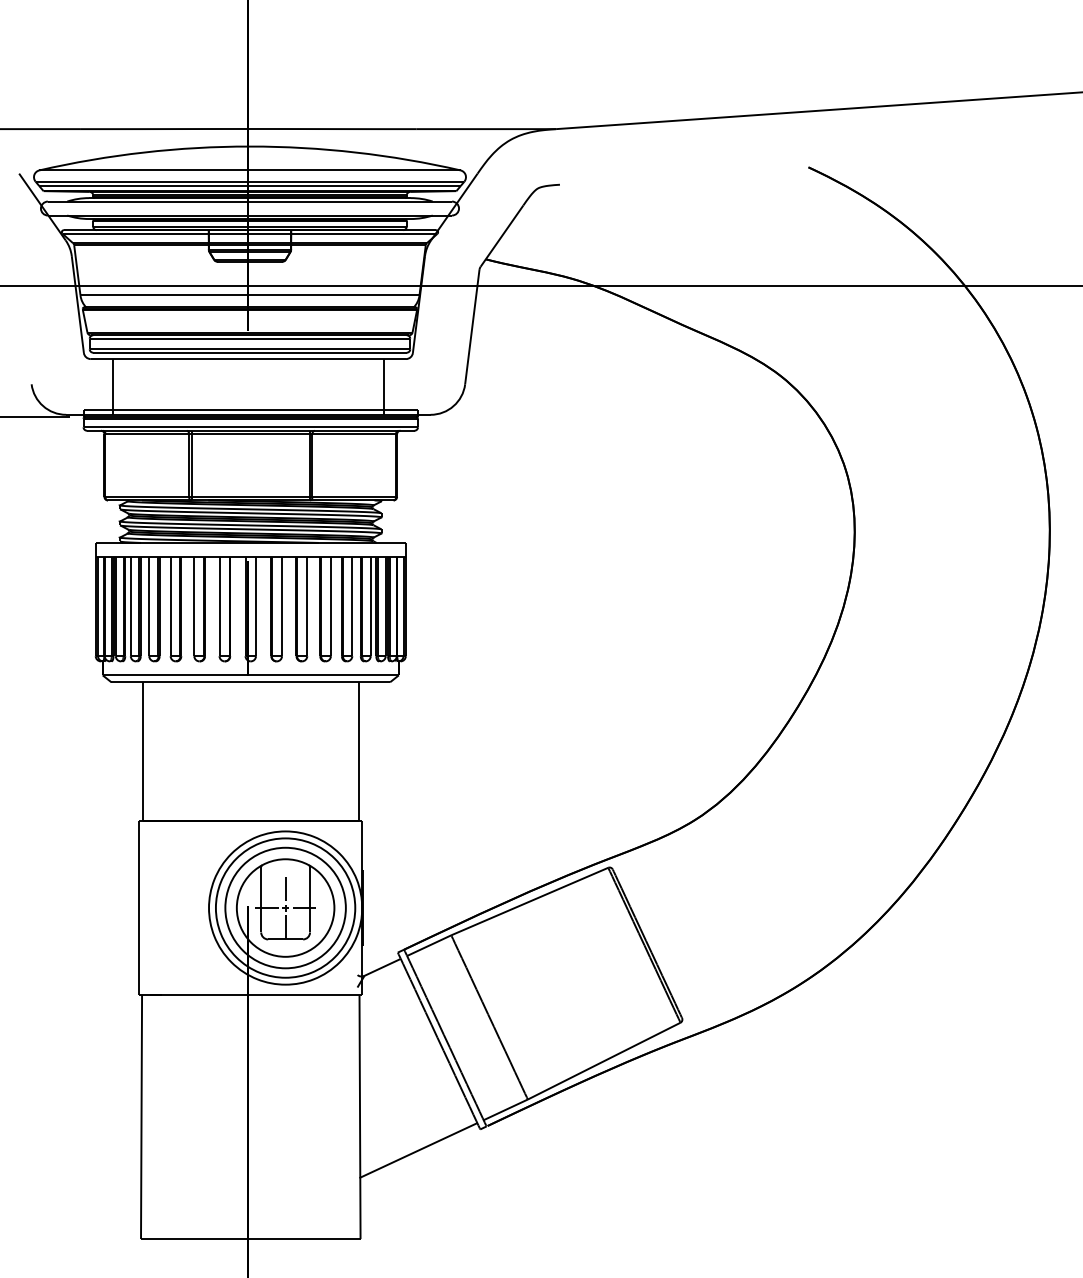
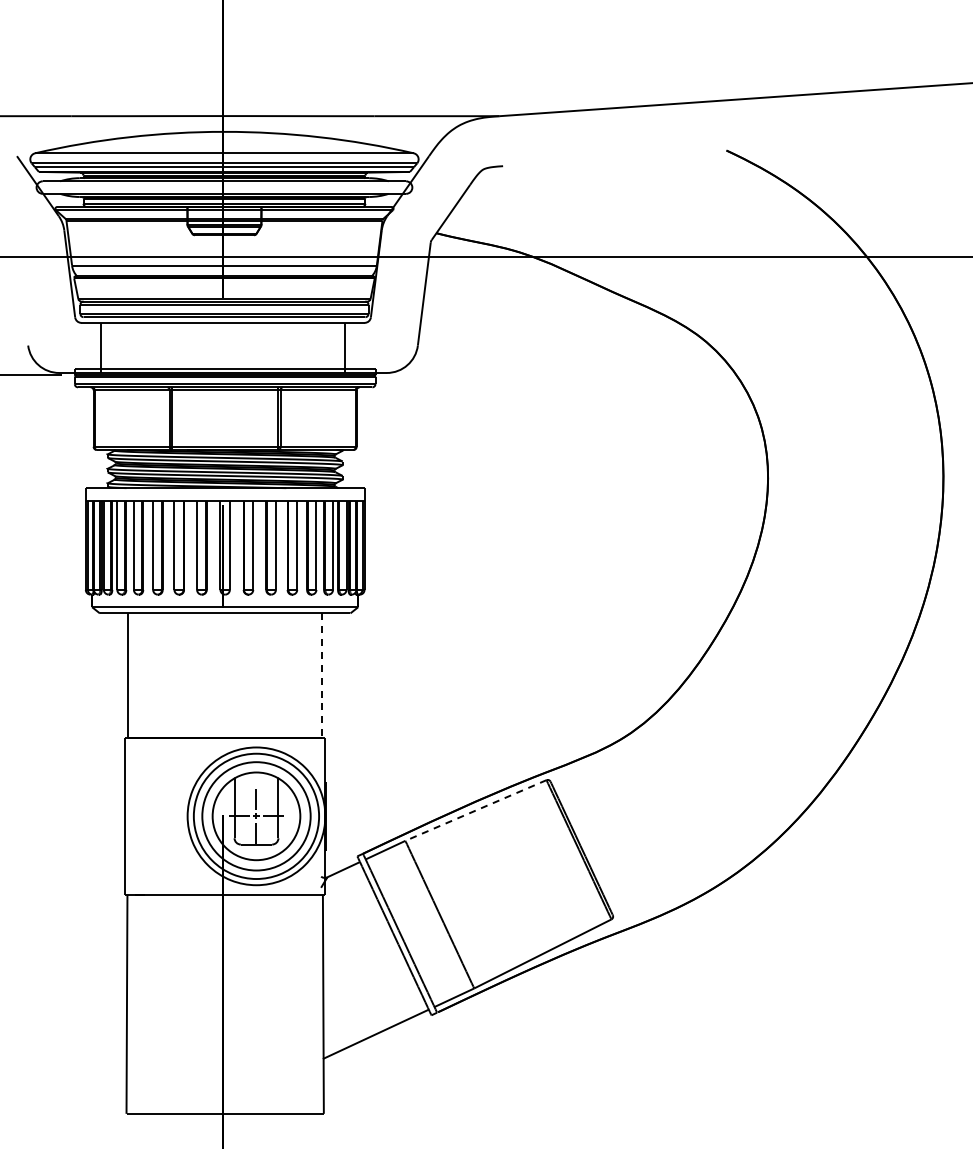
line: (359, 752) -> (322, 676), solid -> dashed
line: (529, 901) -> (475, 810), solid -> dashed

